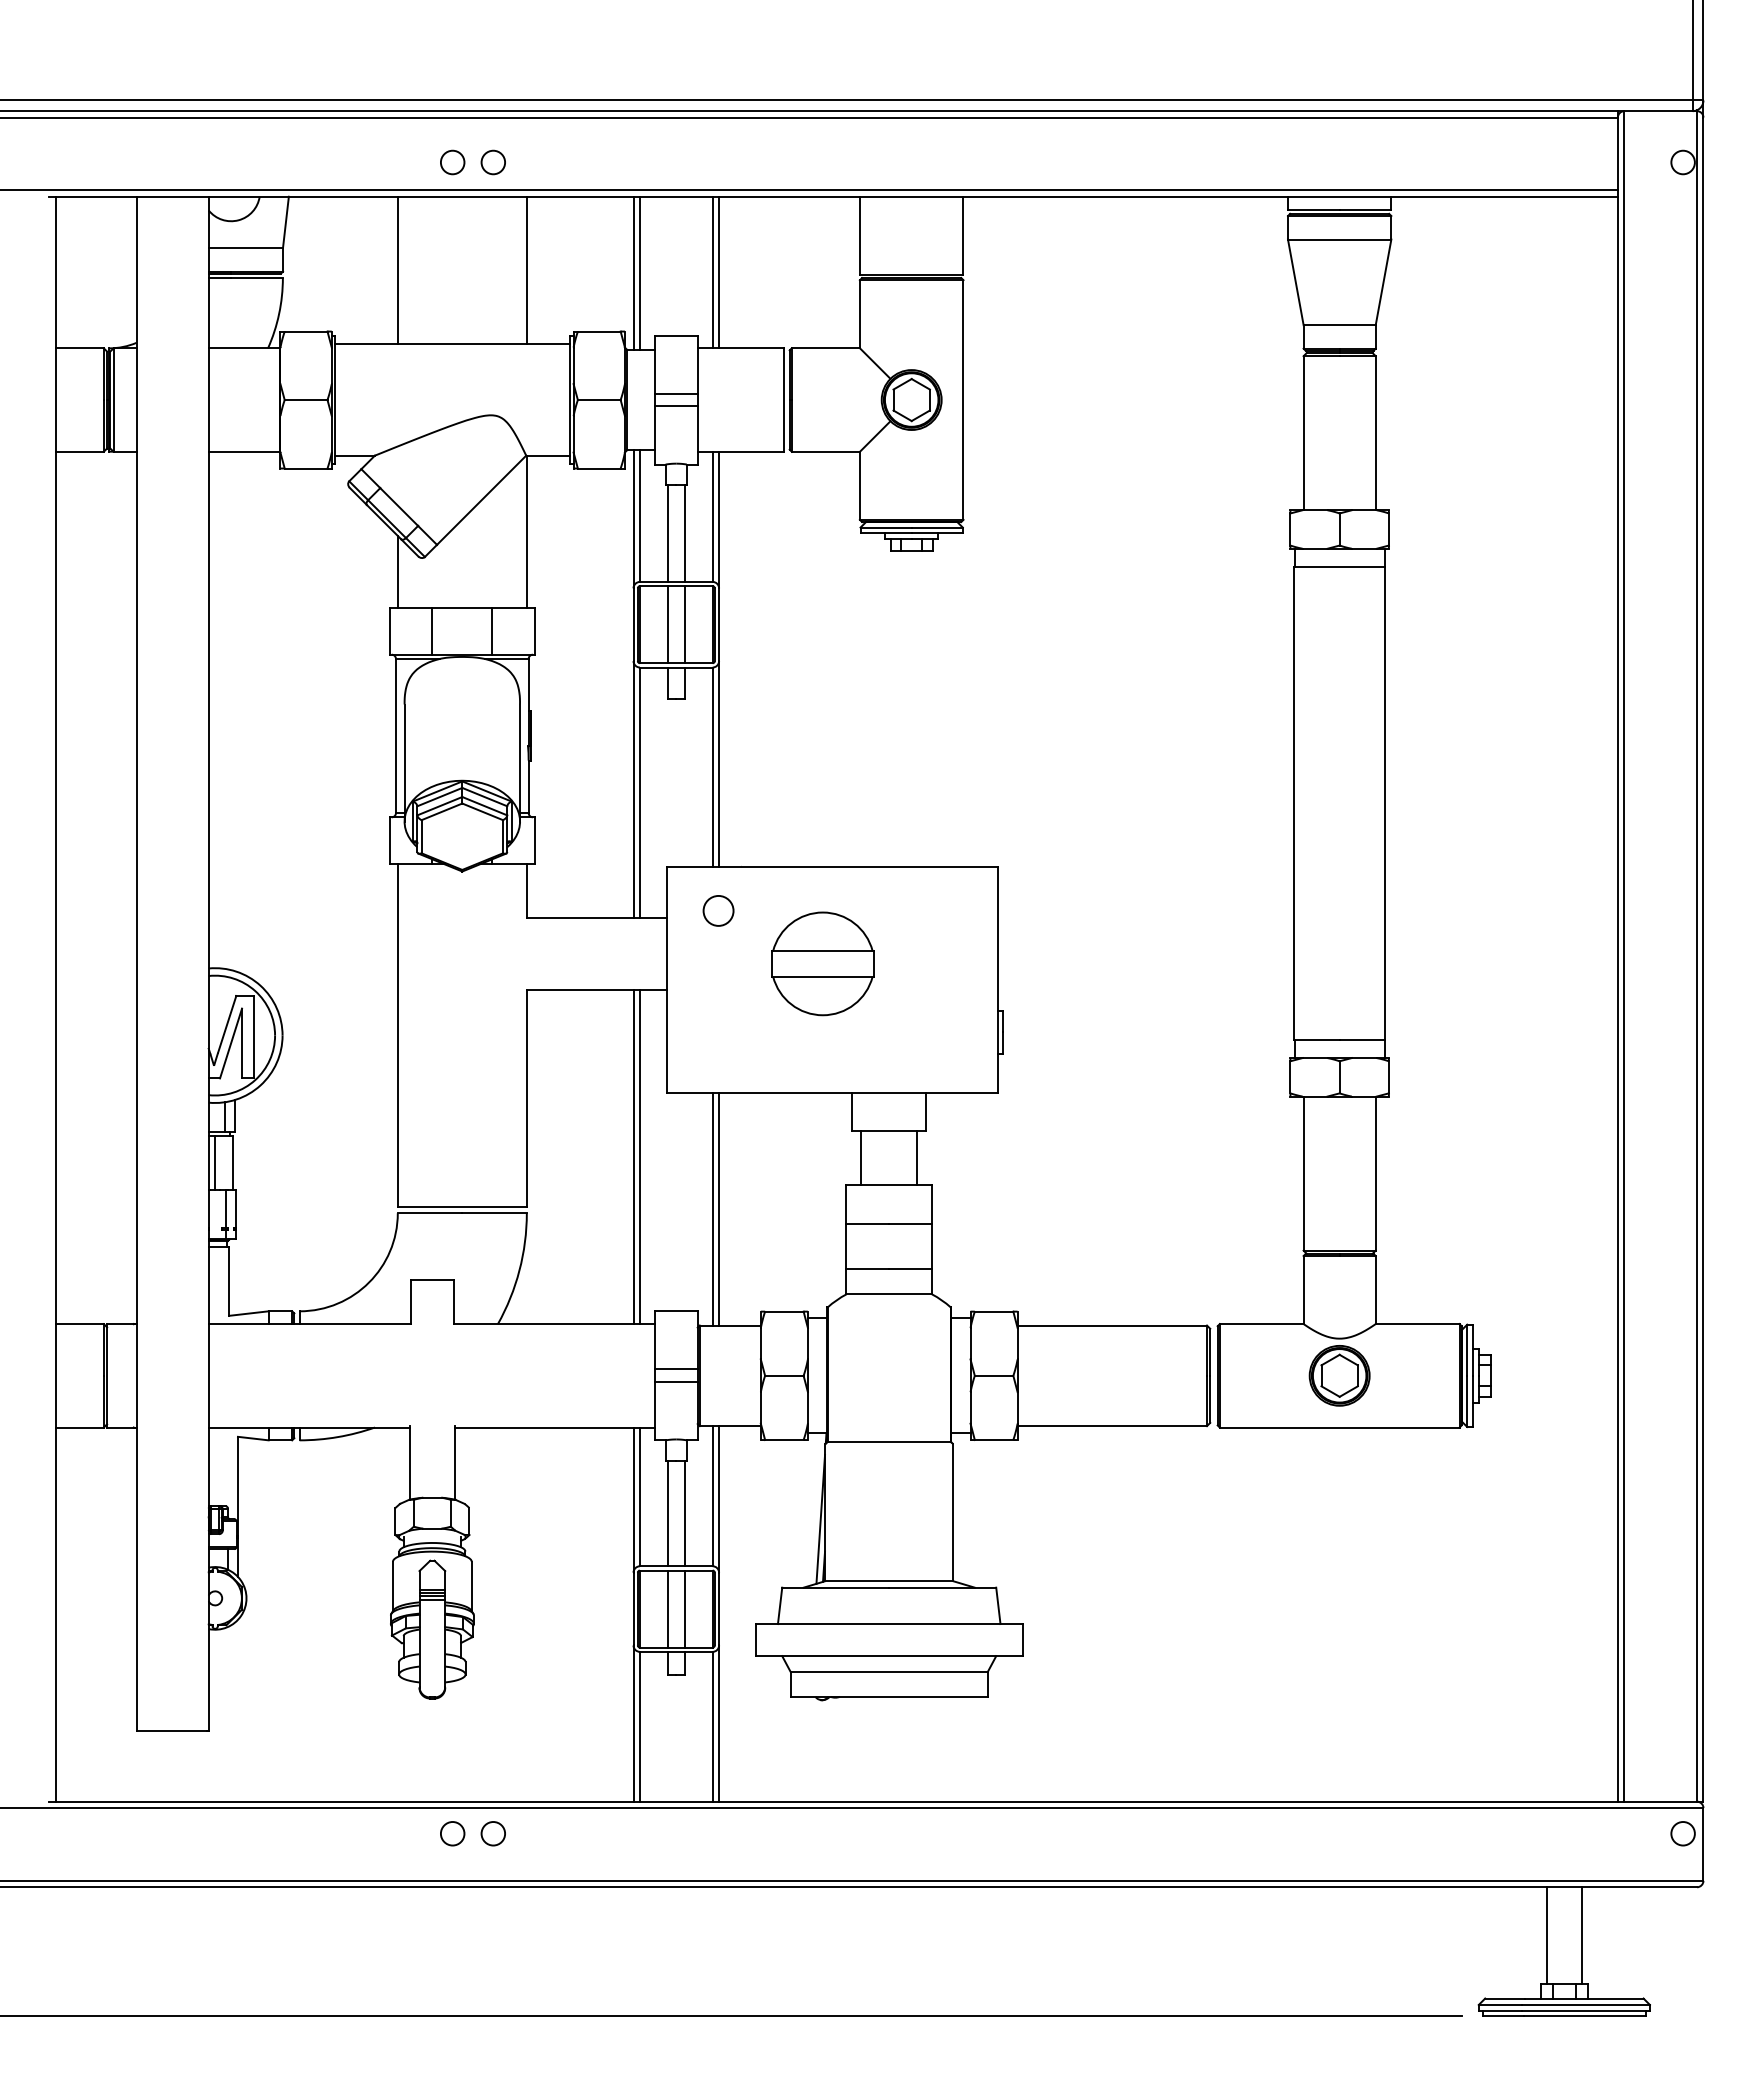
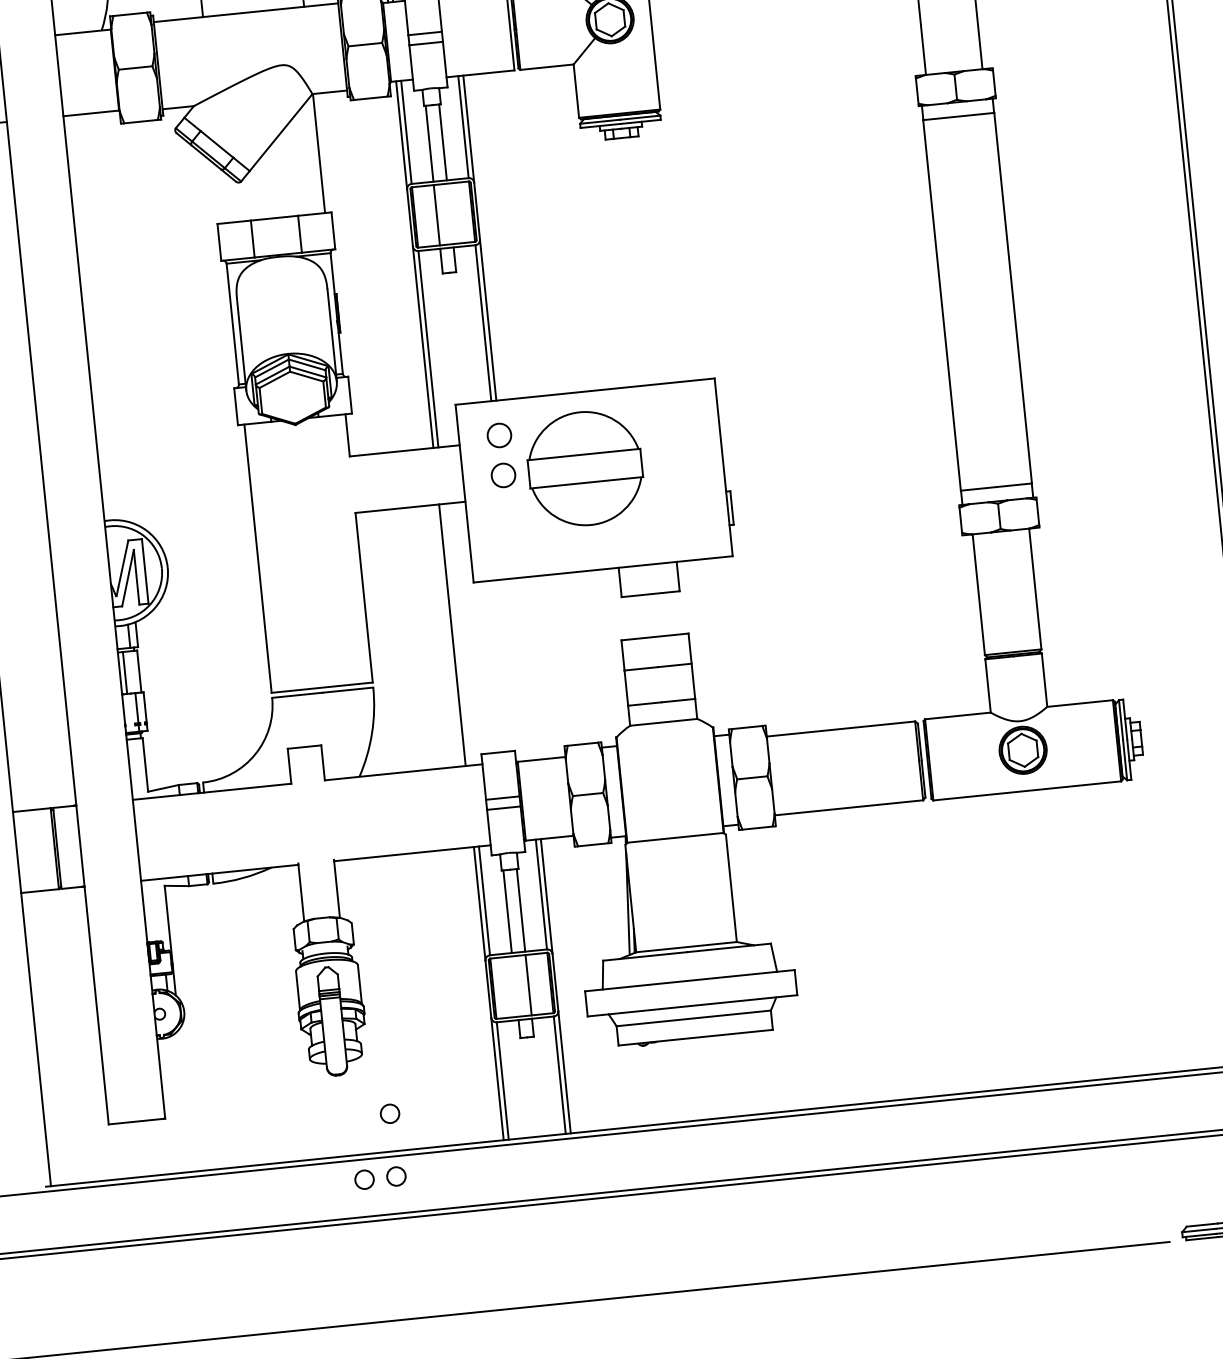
line: (397, 571) -> (220, 195), removed
line: (684, 624) -> (449, 213), removed
circle: (718, 961) -> (503, 475), added
part: (822, 963) -> (585, 468), size x1.4
line: (639, 1157) -> (457, 634), removed
line: (861, 1157) -> (631, 617), removed
line: (917, 1157) -> (674, 612), removed
line: (712, 1209) -> (518, 669), removed
line: (719, 1209) -> (523, 669), removed
line: (667, 1608) -> (514, 986), removed
circle: (492, 1753) -> (389, 1113), added

